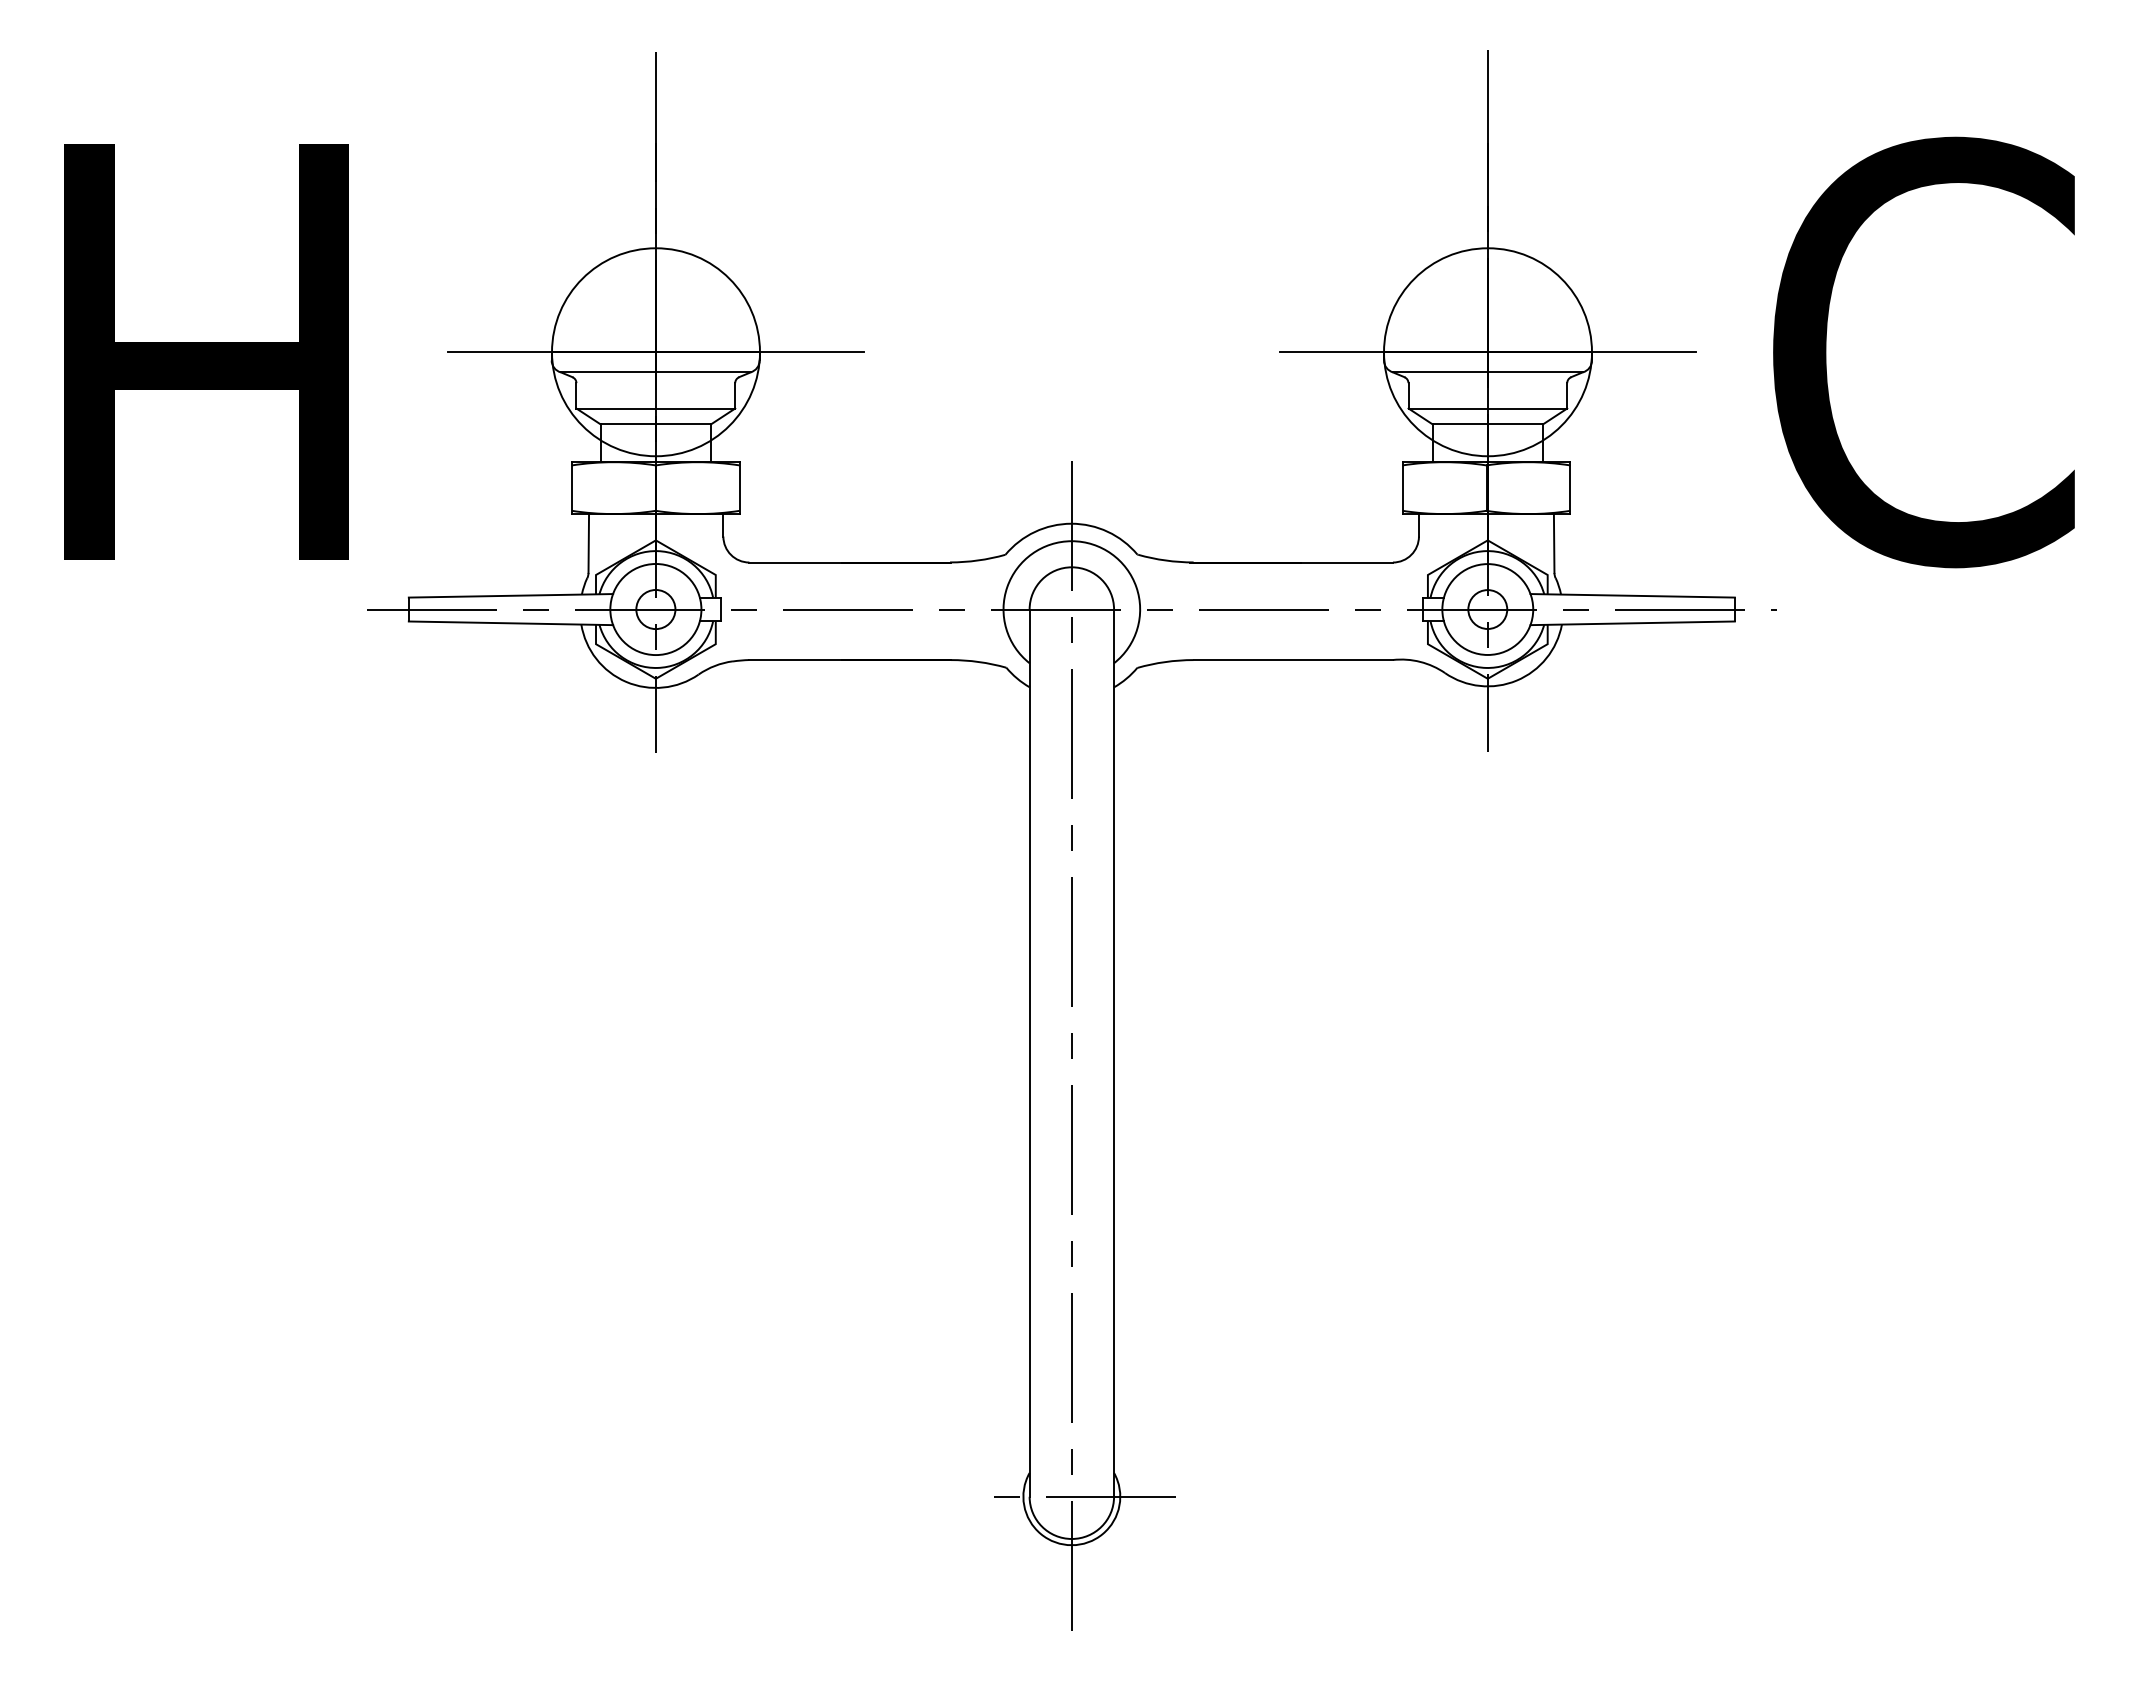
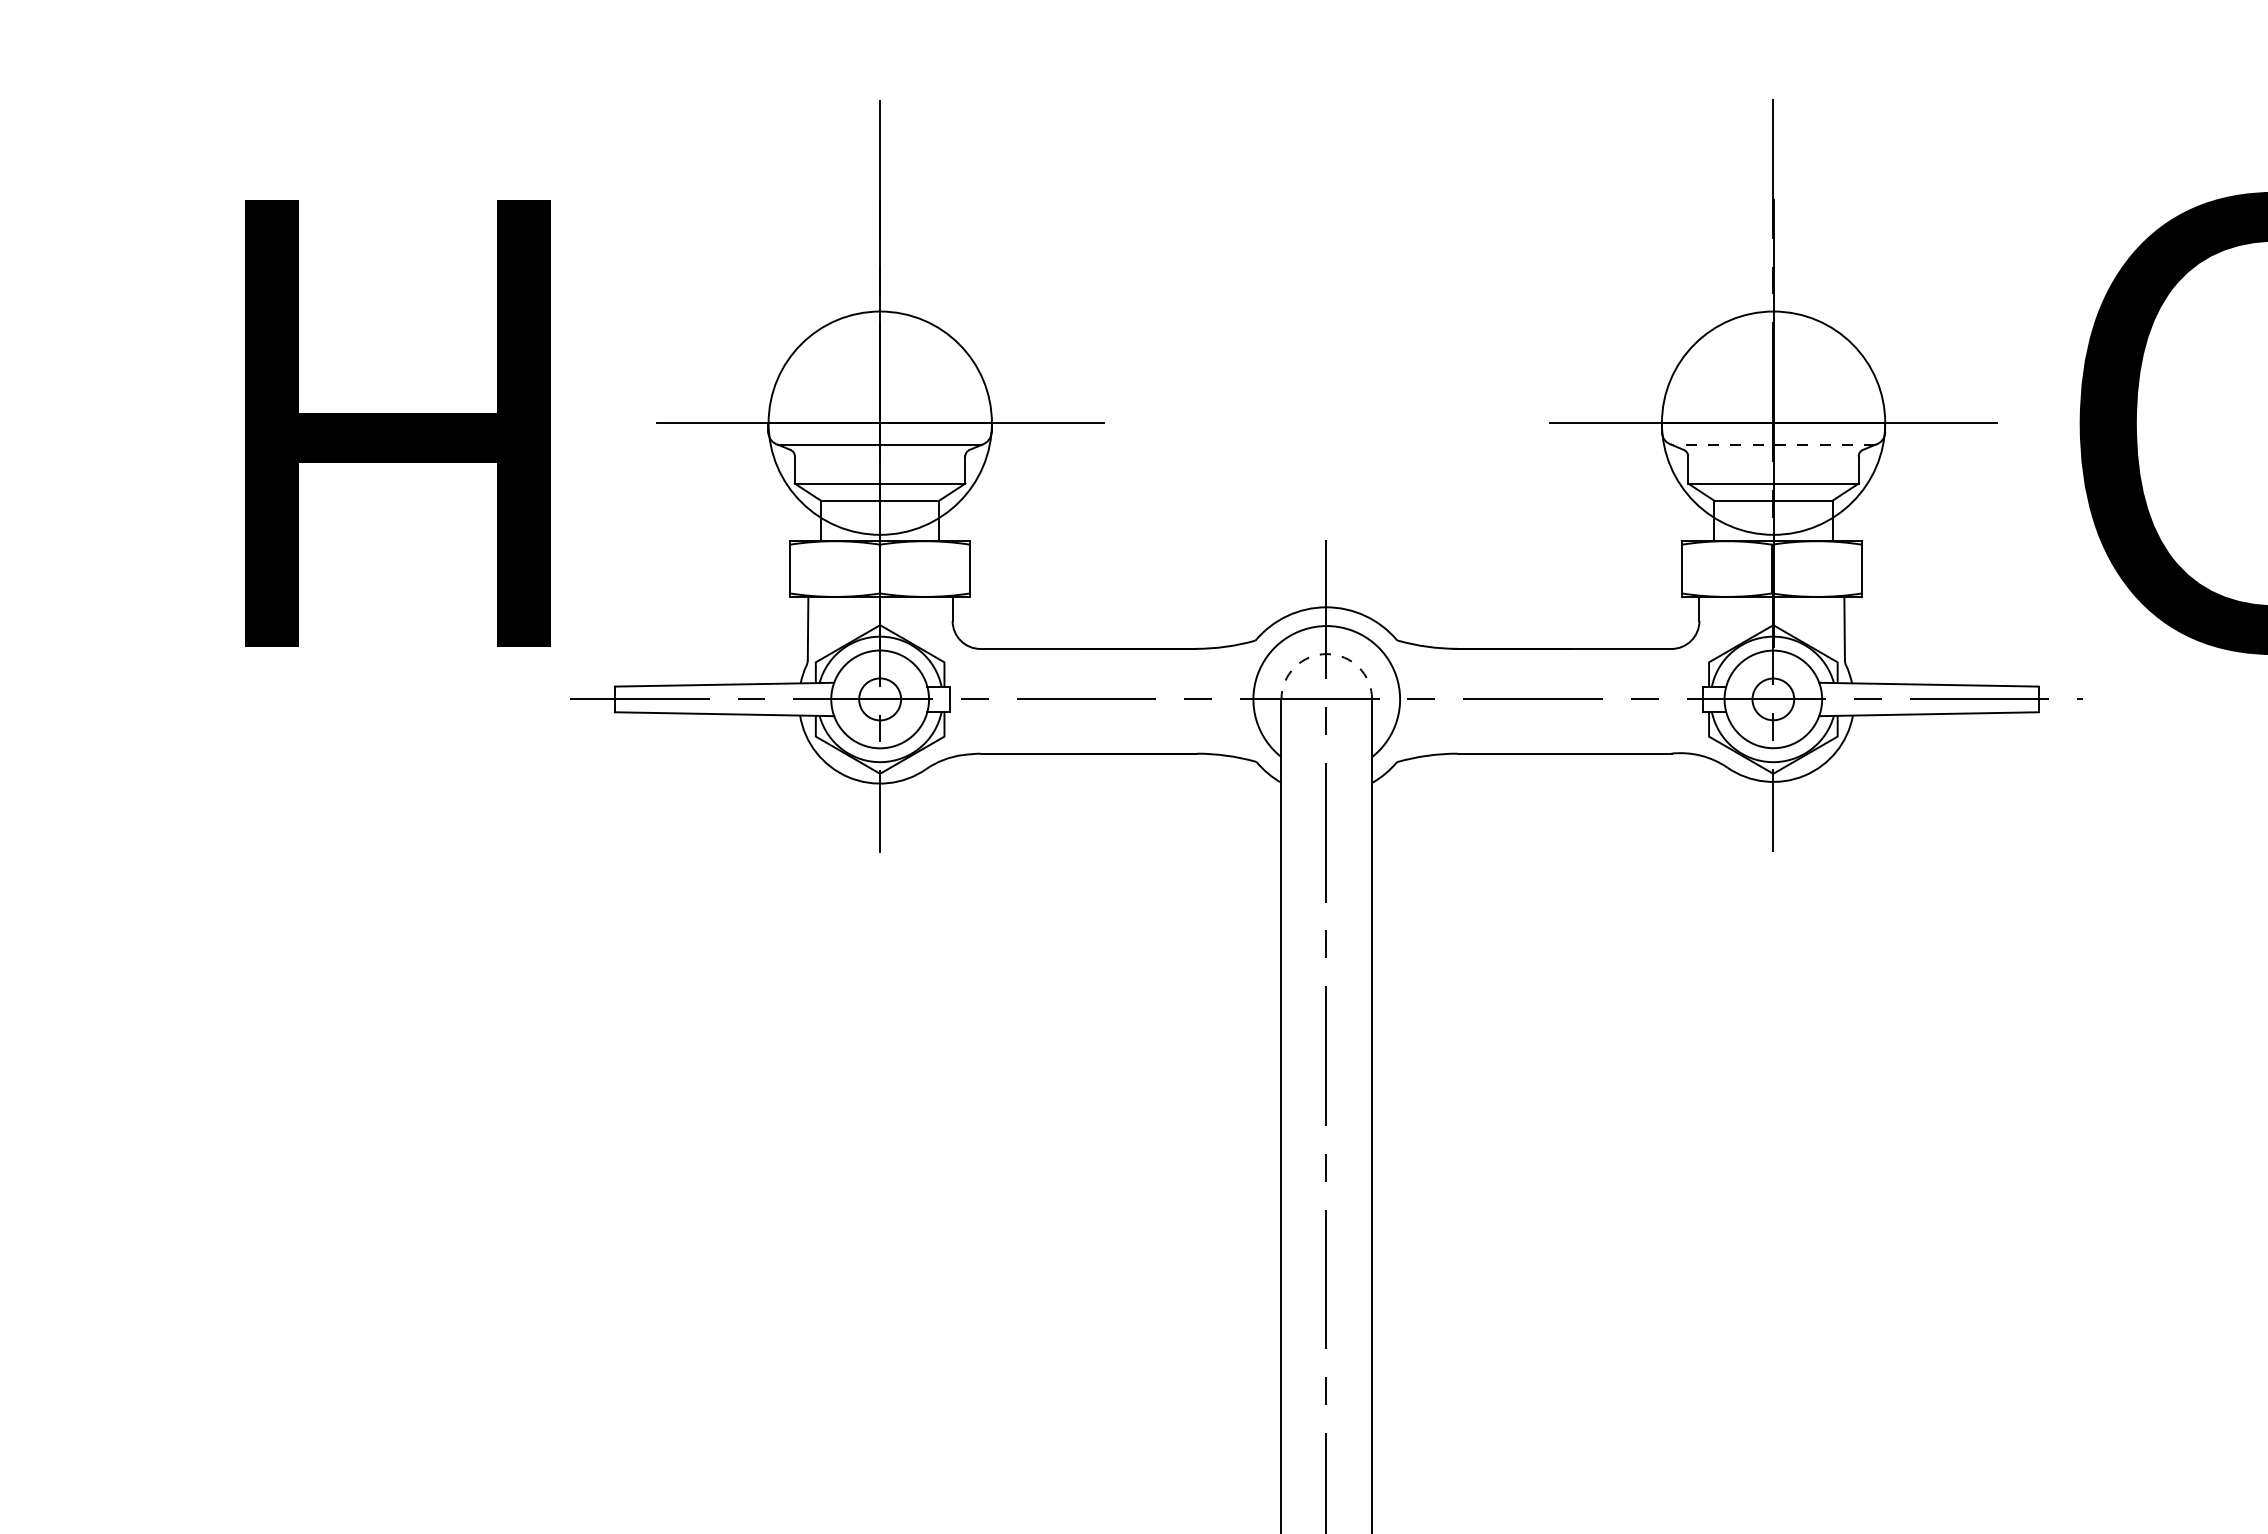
line: (1487, 372) -> (1773, 444), solid -> dashed
arc: (1071, 567) -> (1326, 654), solid -> dashed

